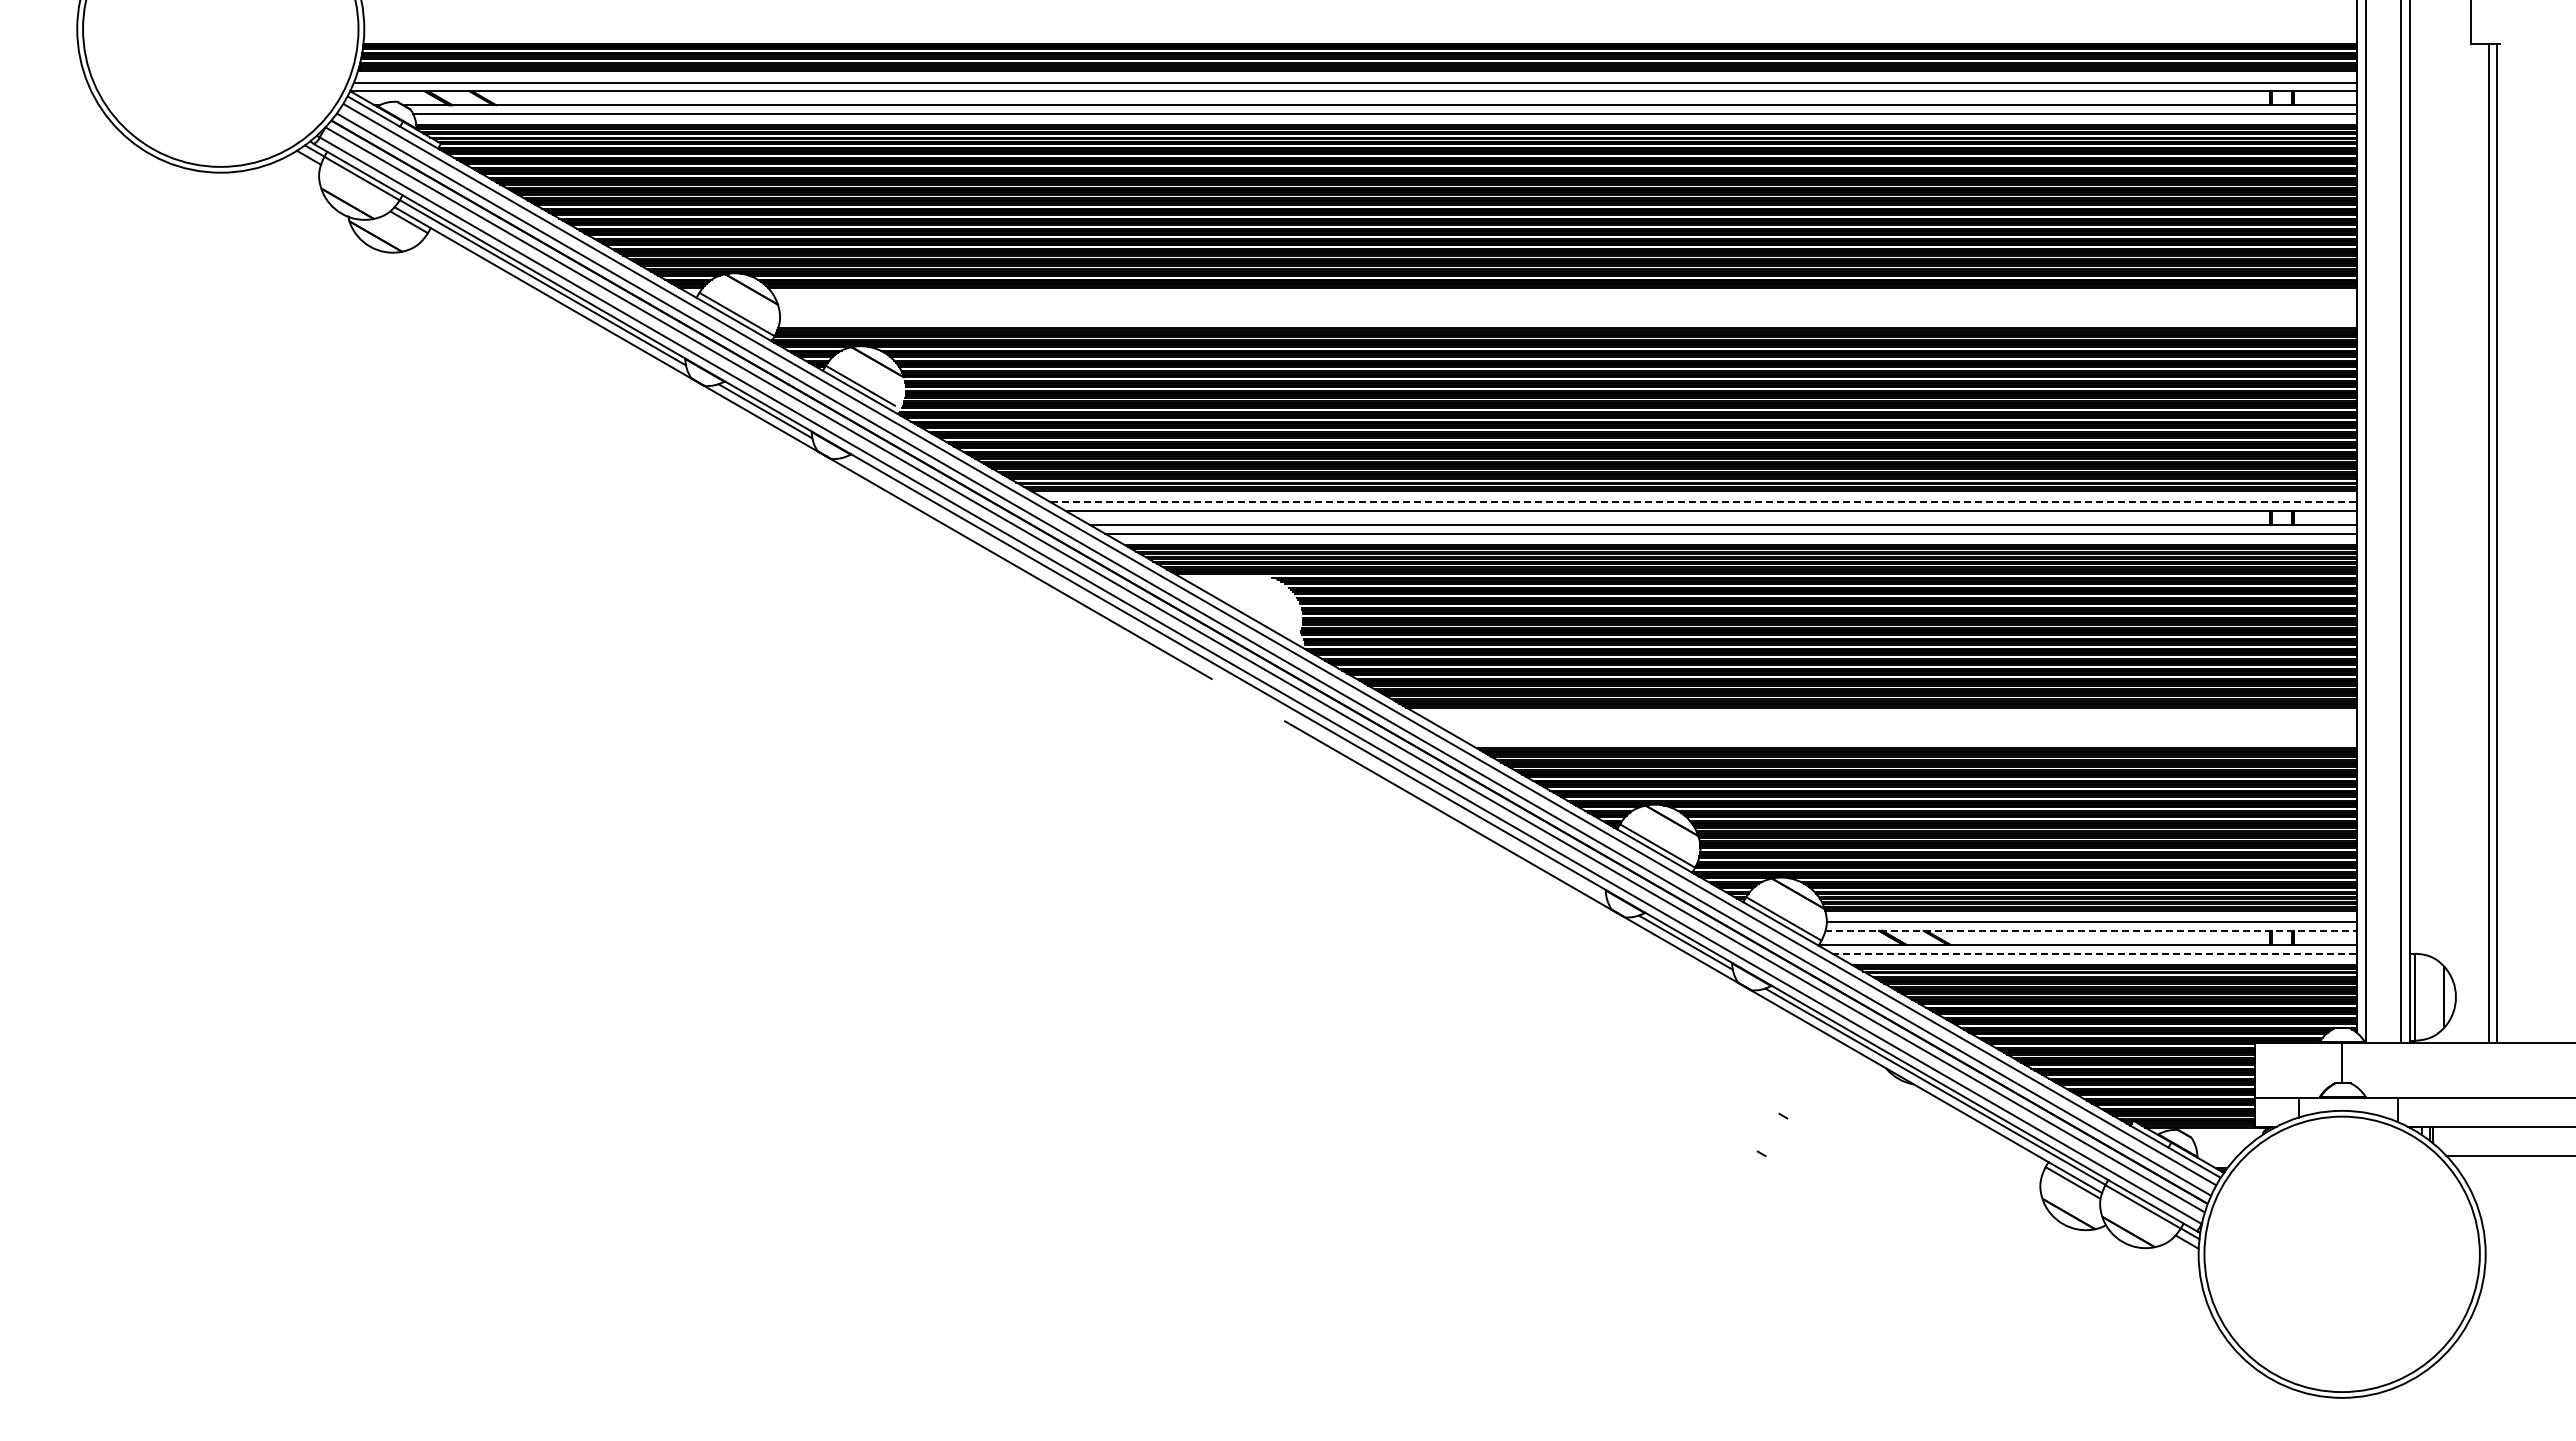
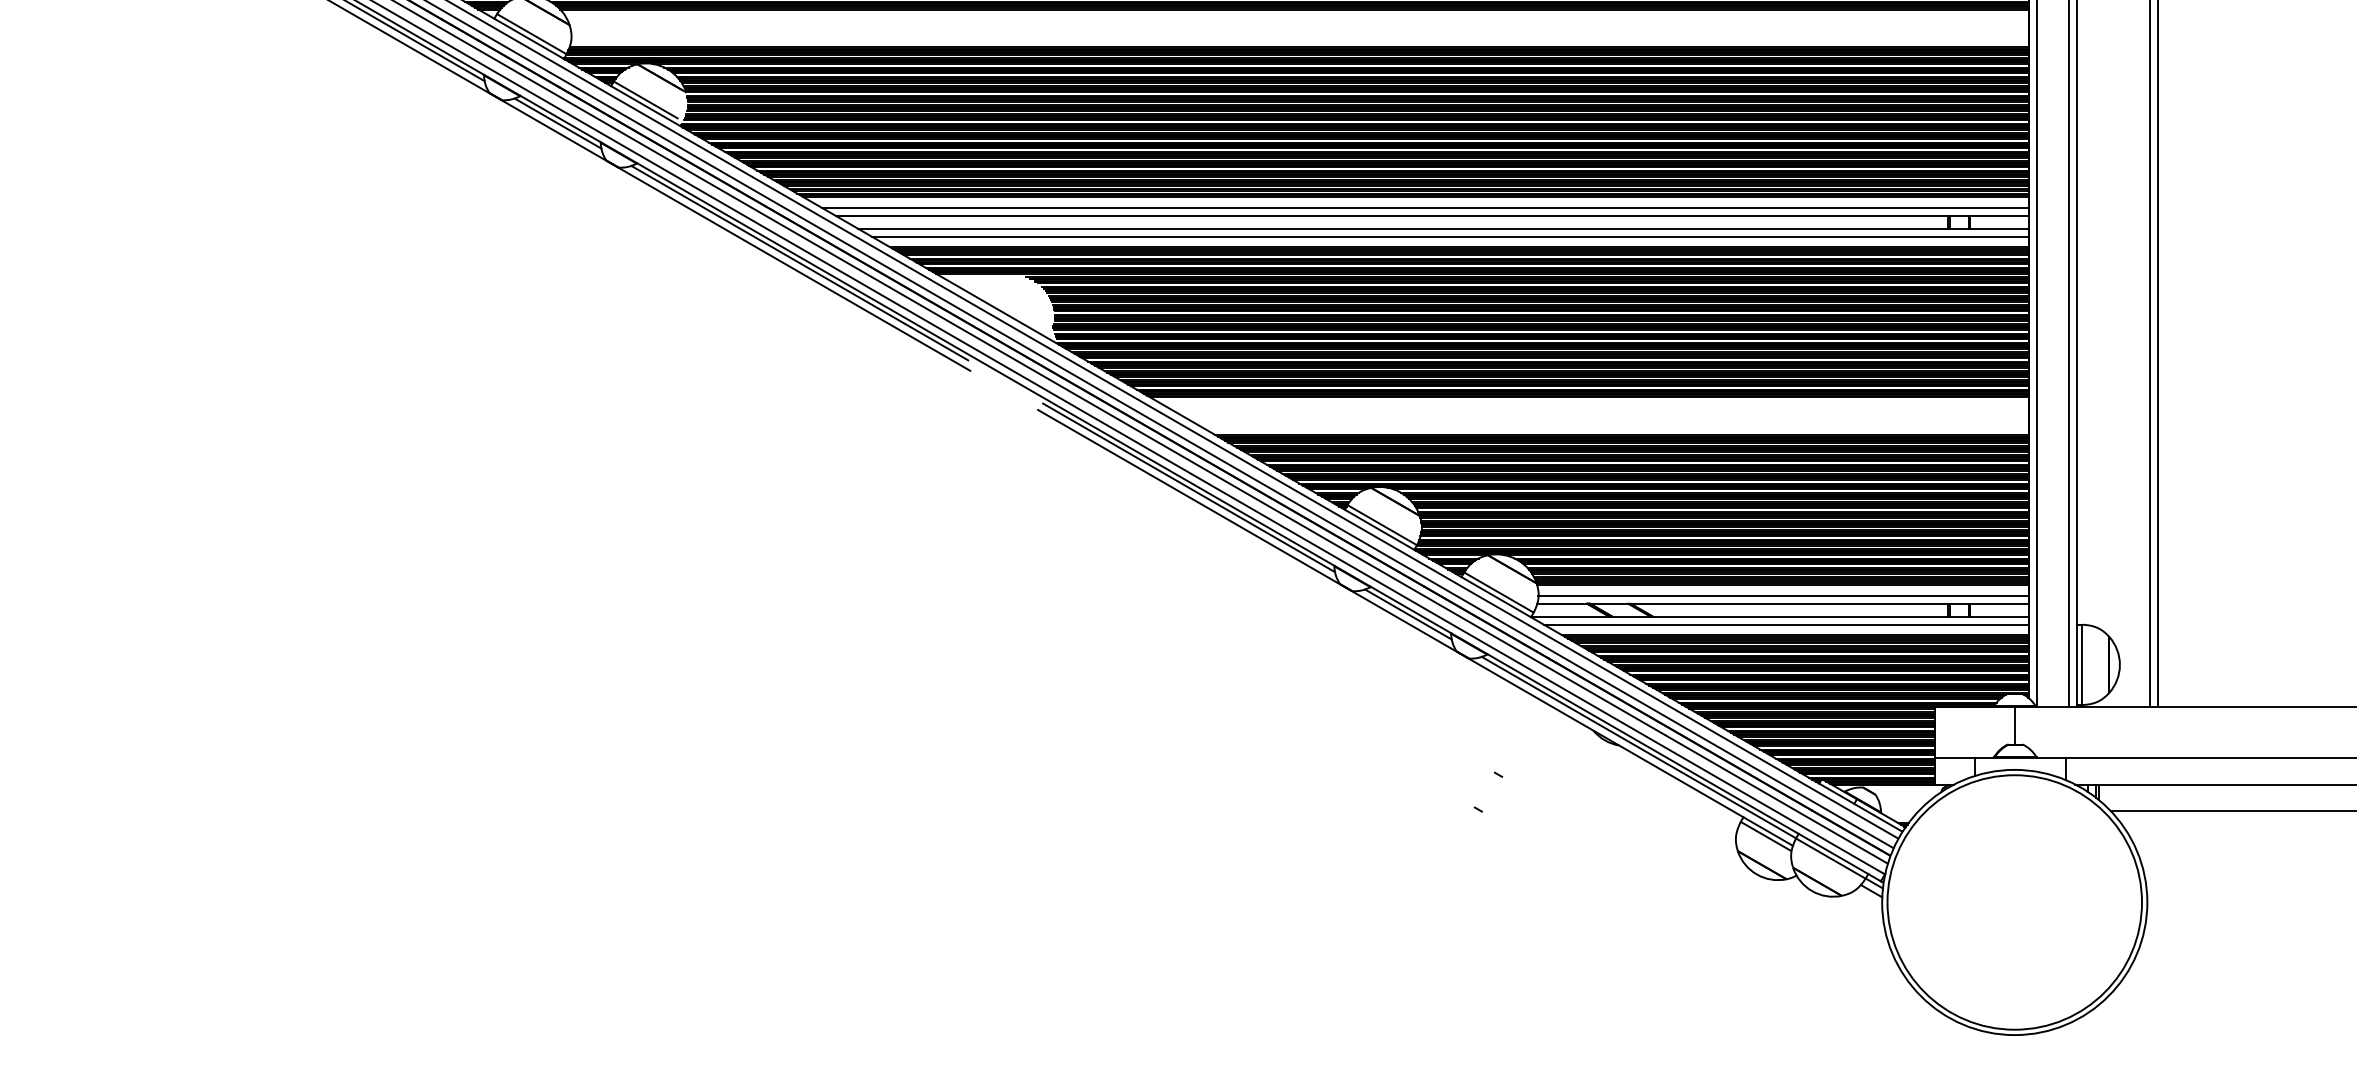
line: (1704, 502) -> (1425, 207), dashed -> solid
line: (1026, 562) -> (799, 263), added
line: (1448, 805) -> (1189, 487), added
line: (2091, 930) -> (1783, 603), dashed -> solid
line: (2095, 953) -> (1786, 624), dashed -> solid

